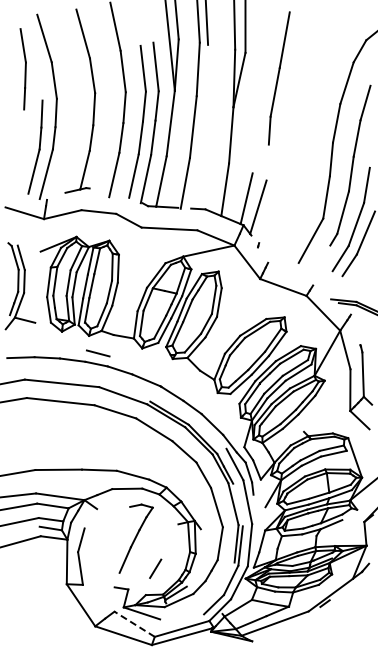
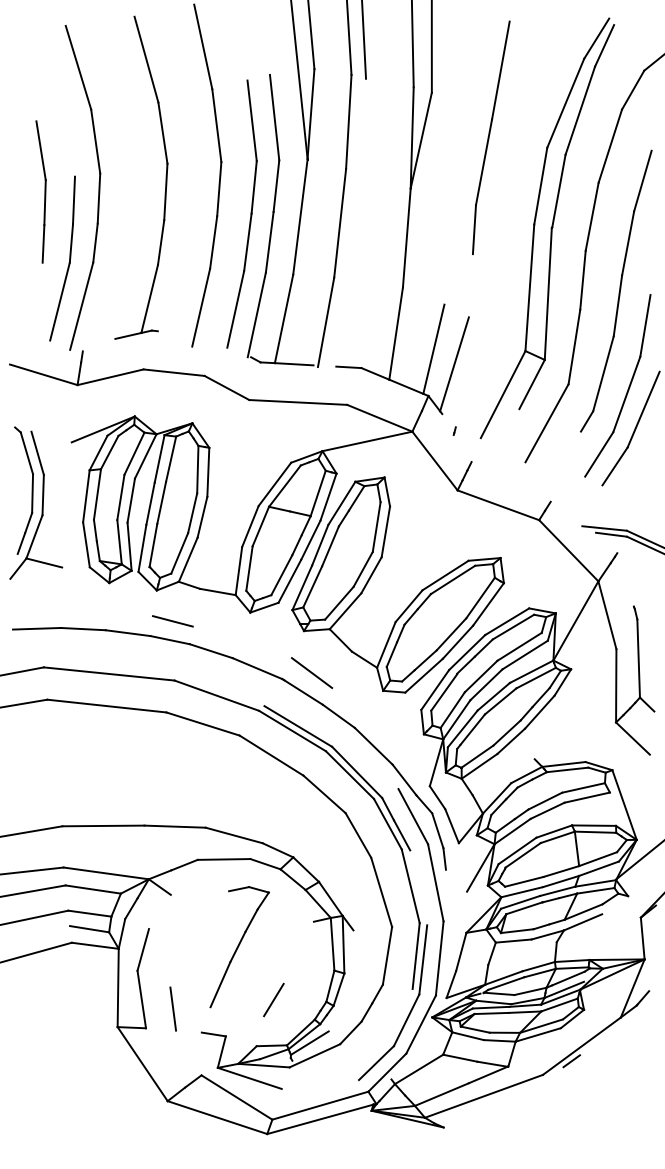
part: (22, 69) -> (39, 192), moved
part: (311, 129) -> (547, 227), added
line: (176, 382) -> (310, 672), added
line: (98, 573) -> (173, 1008), added
line: (134, 624) -> (236, 1097), dashed -> solid

